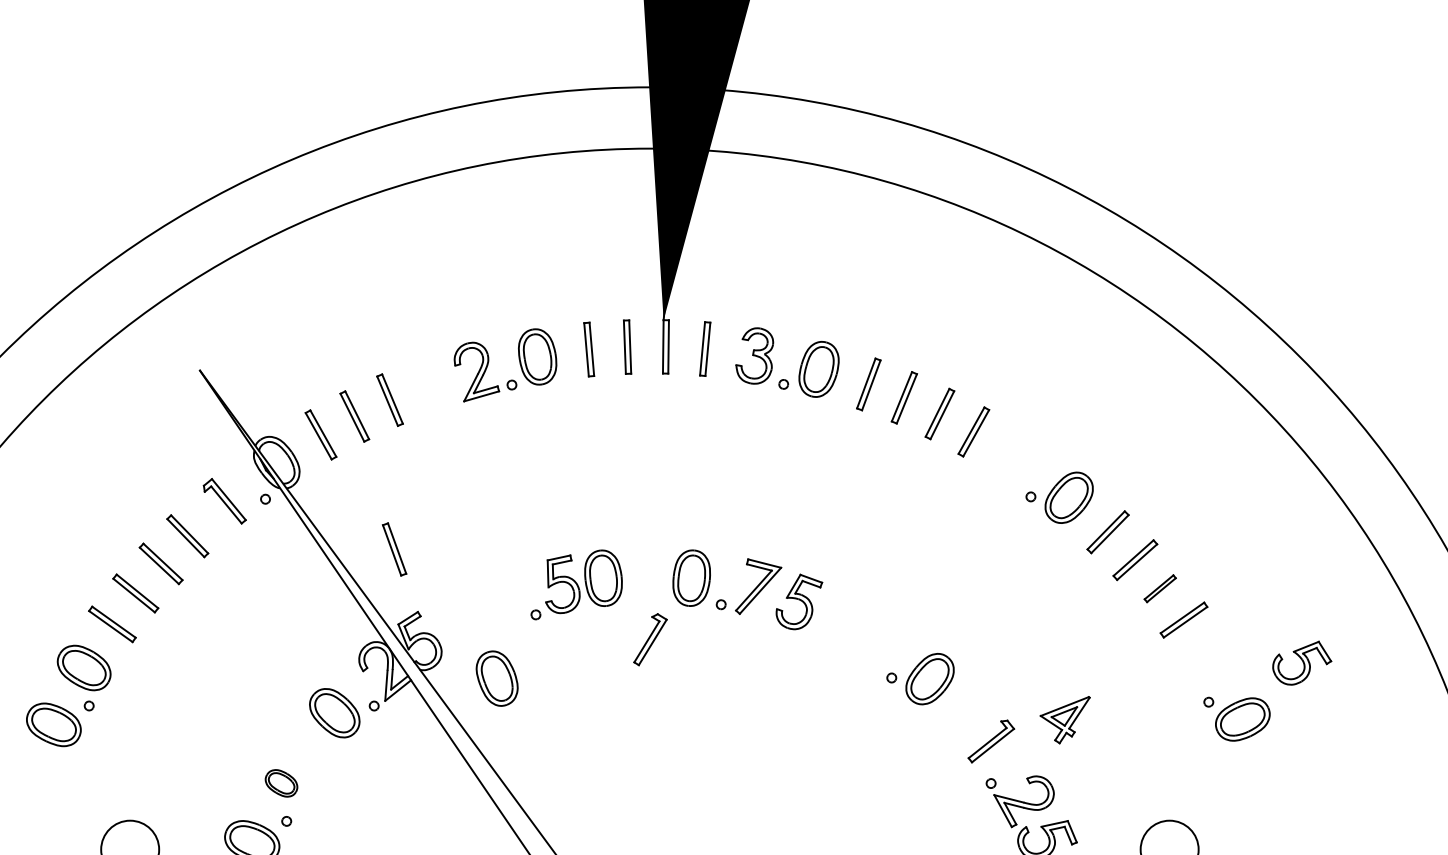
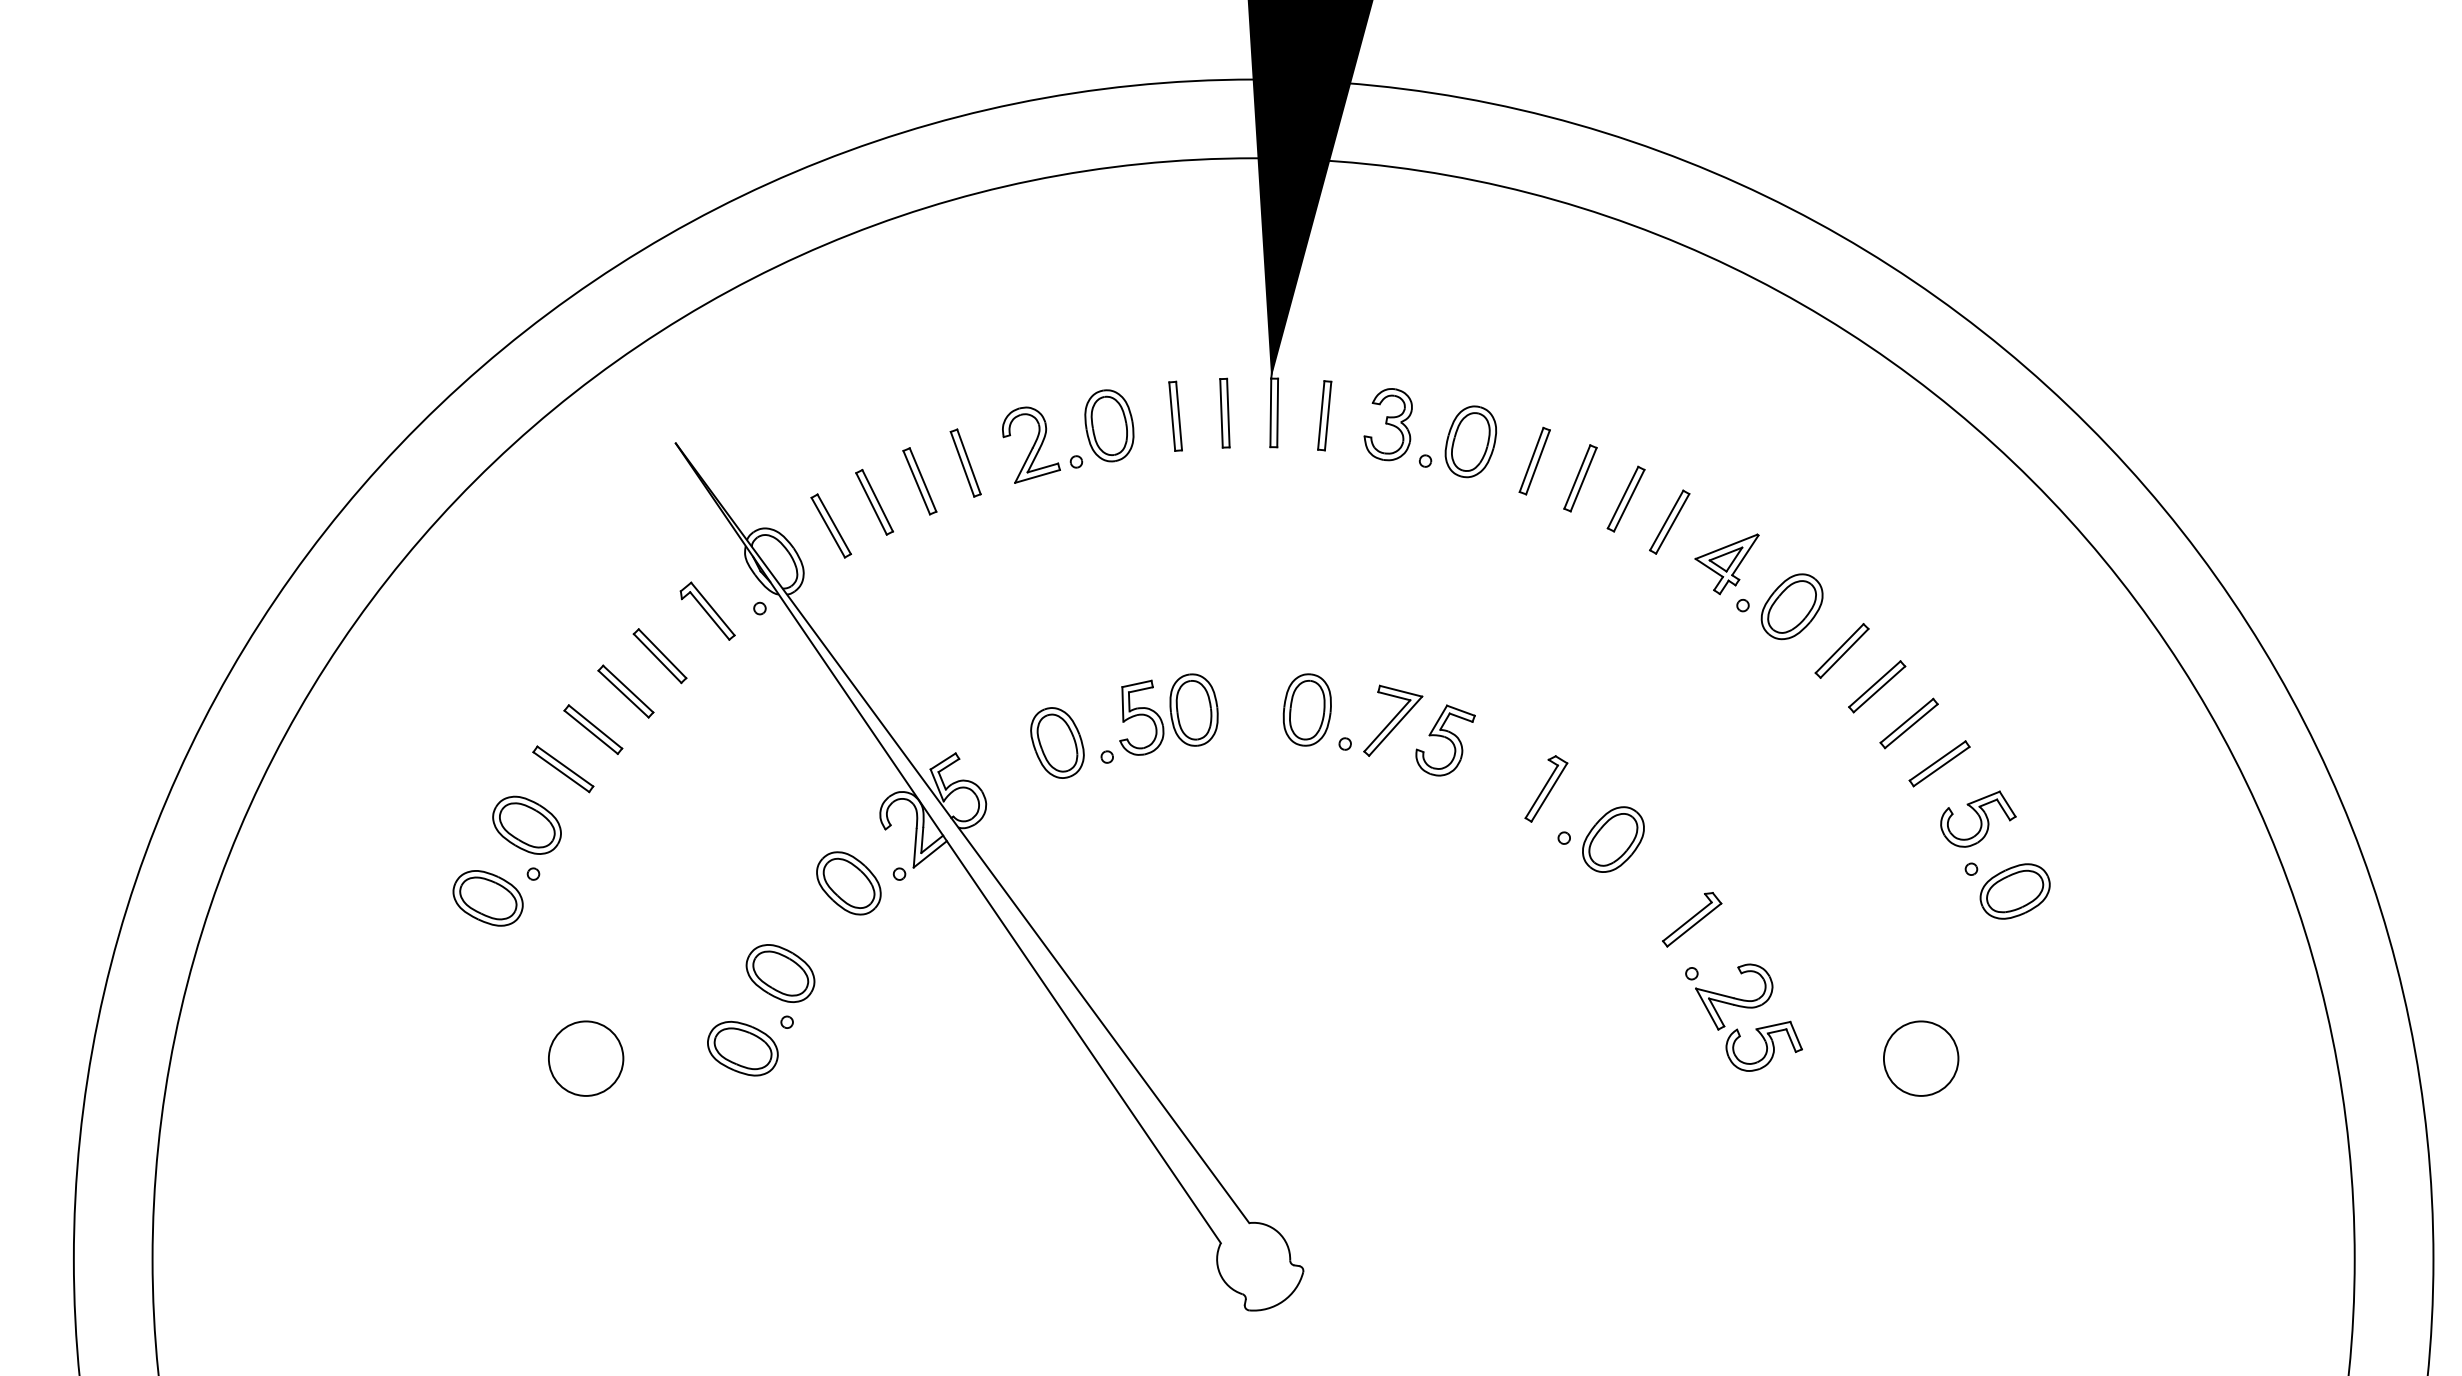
part: (394, 549) -> (965, 462), moved
part: (1159, 588) -> (1908, 723), size x1.43
part: (650, 639) -> (1546, 788), moved
part: (1302, 662) -> (1978, 818), moved
part: (497, 678) -> (1057, 742), moved
part: (1064, 720) -> (1726, 564), moved
part: (281, 783) -> (780, 973), size x1.67

